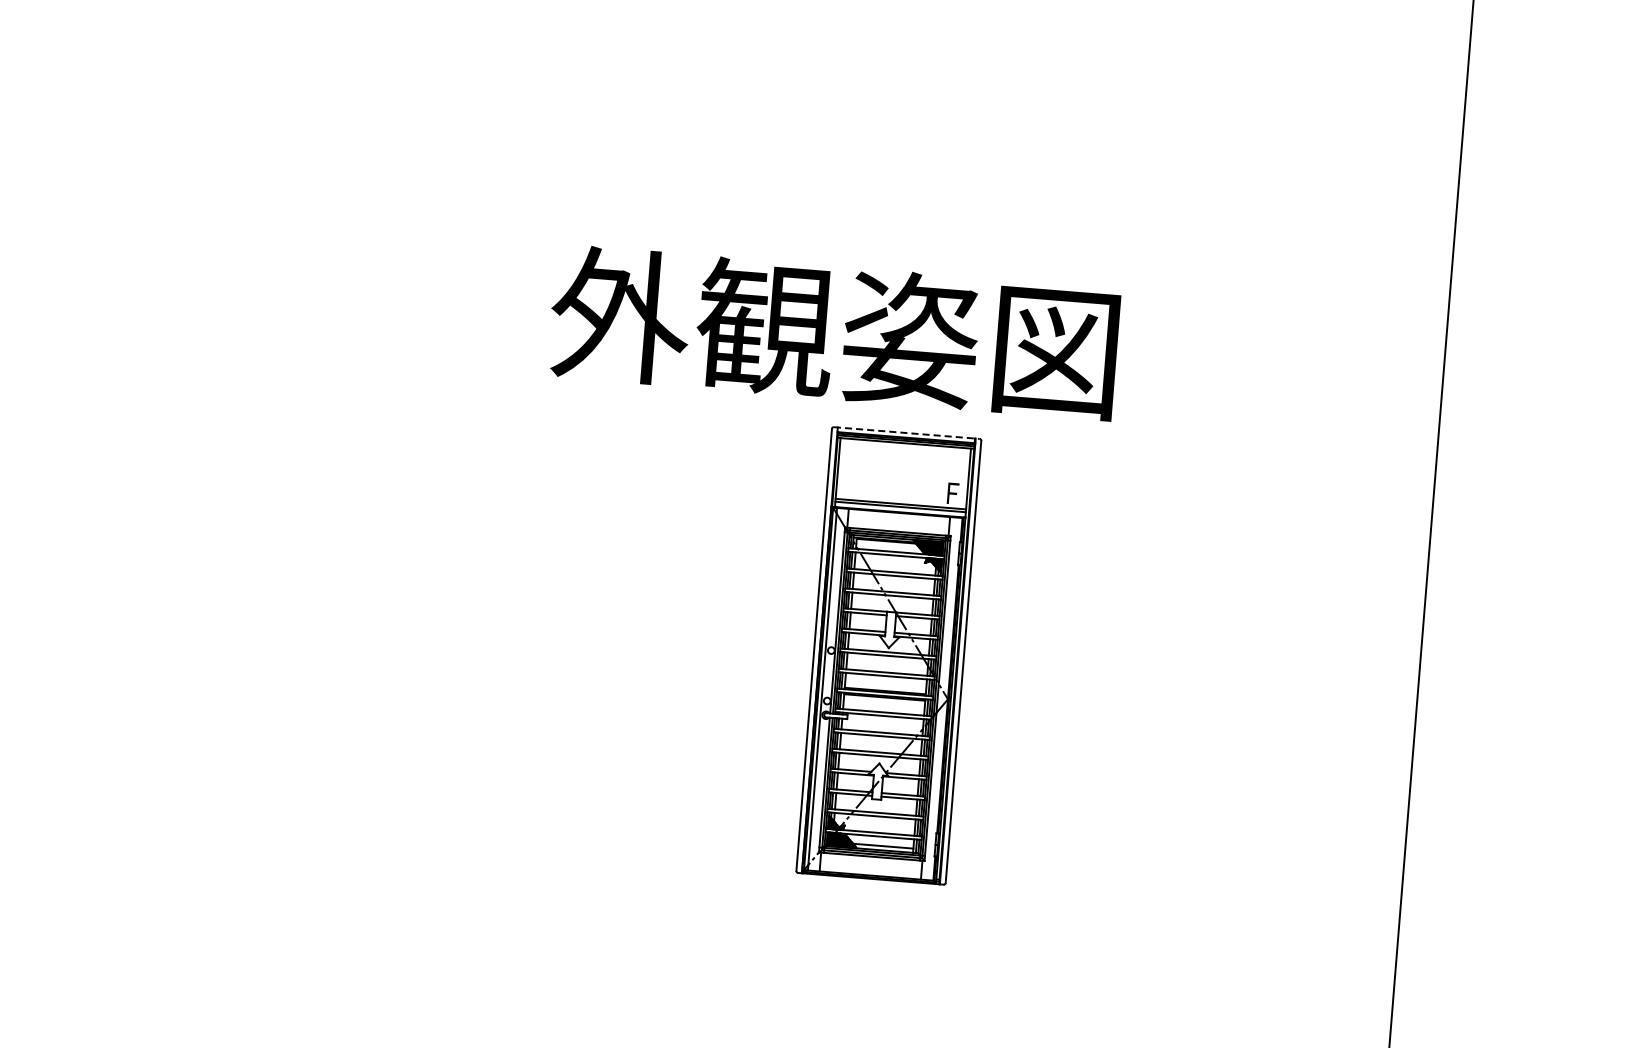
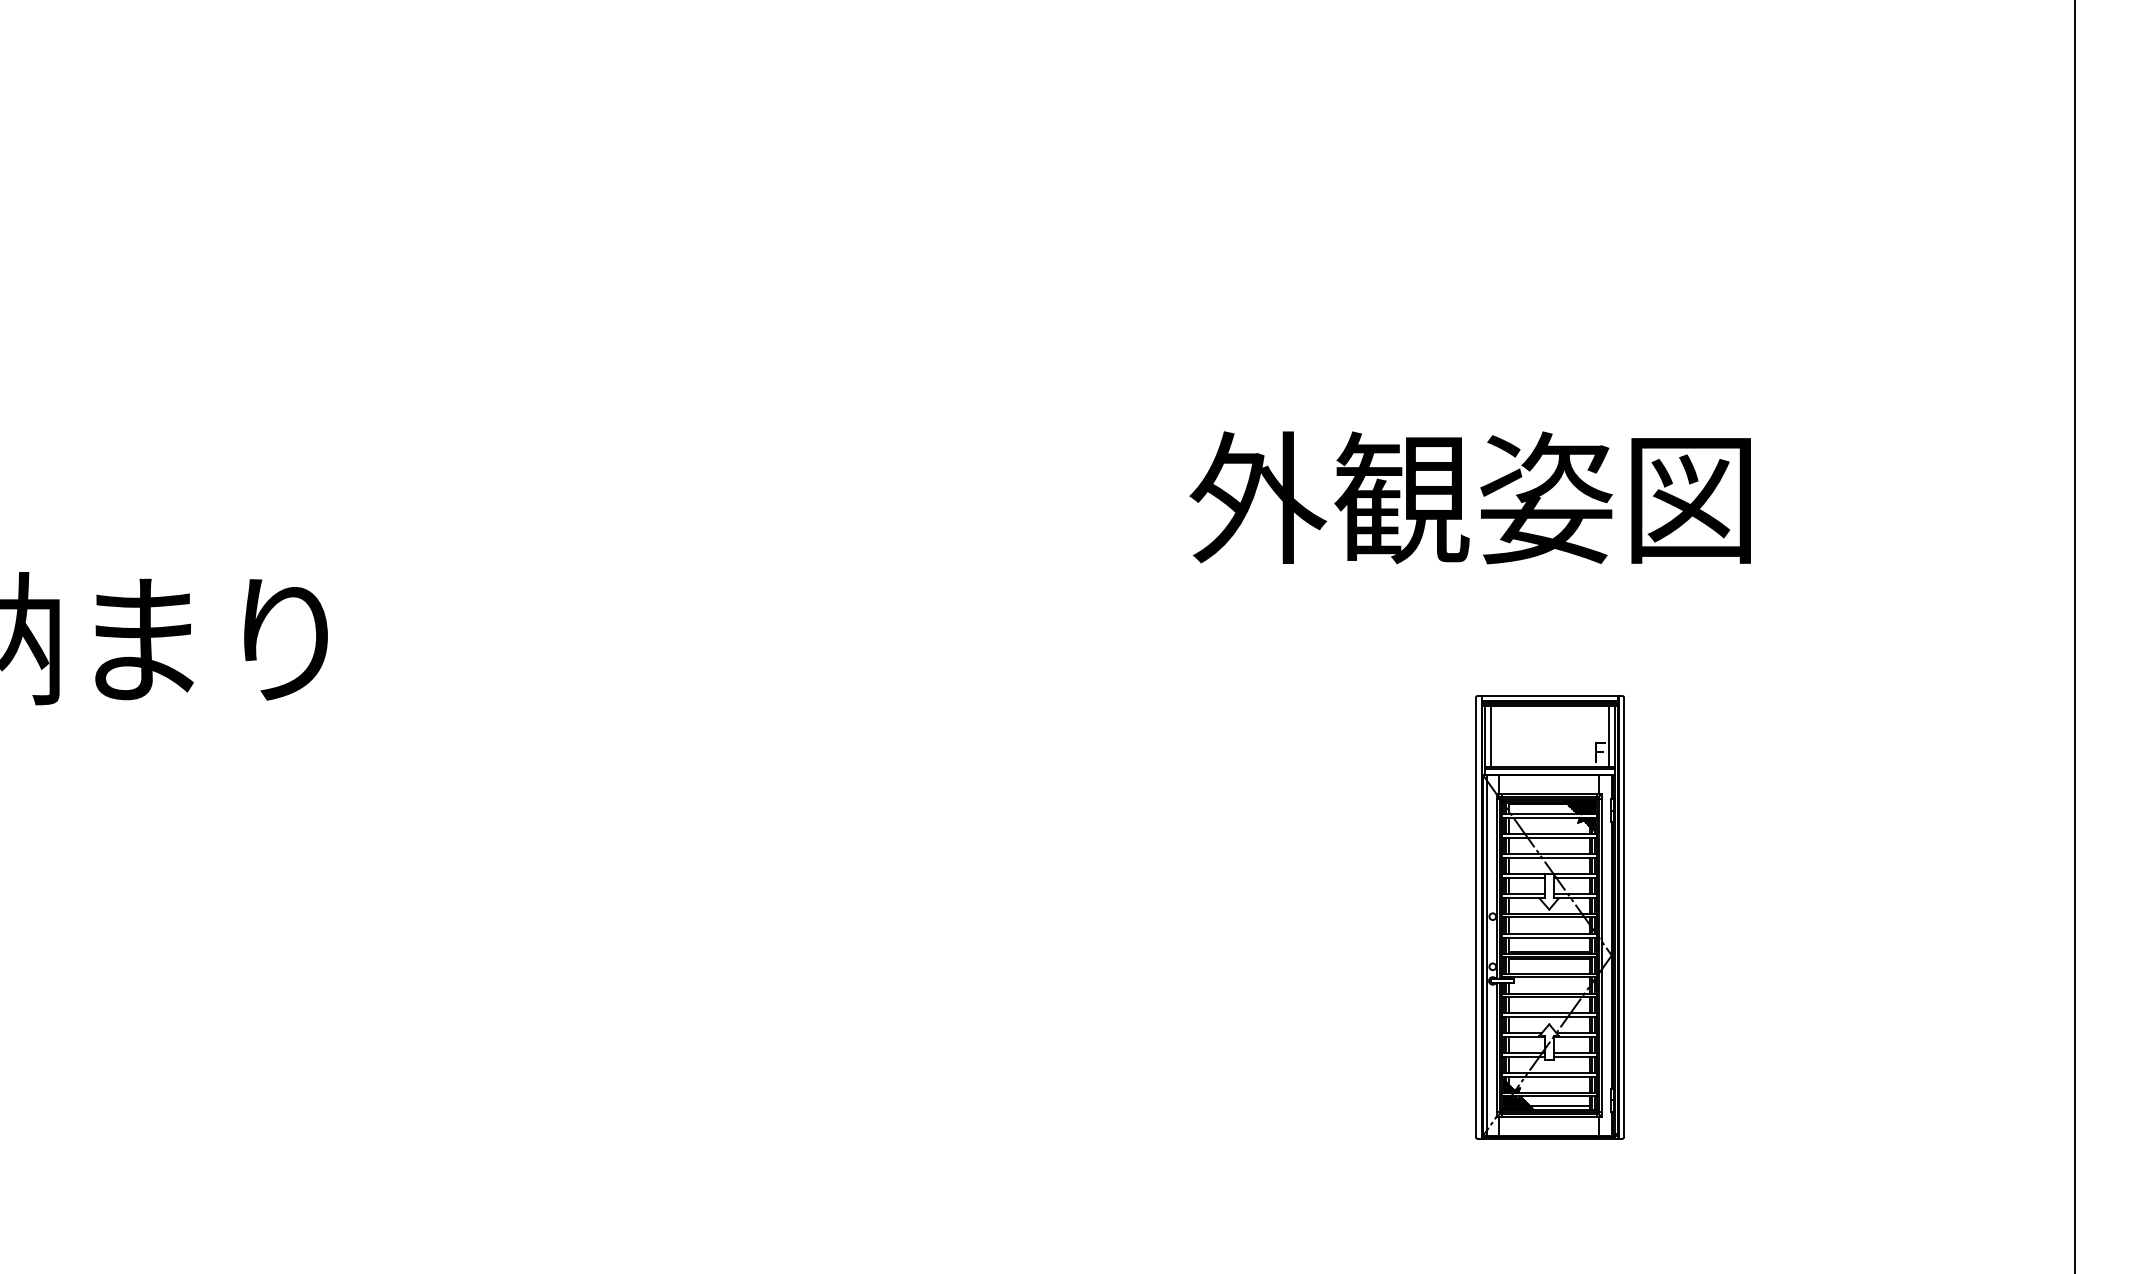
text: (833, 332) -> (1469, 497), moved
line: (907, 433) -> (1550, 696), dashed -> solid
line: (843, 468) -> (1490, 736), added
line: (962, 478) -> (1608, 736), added

